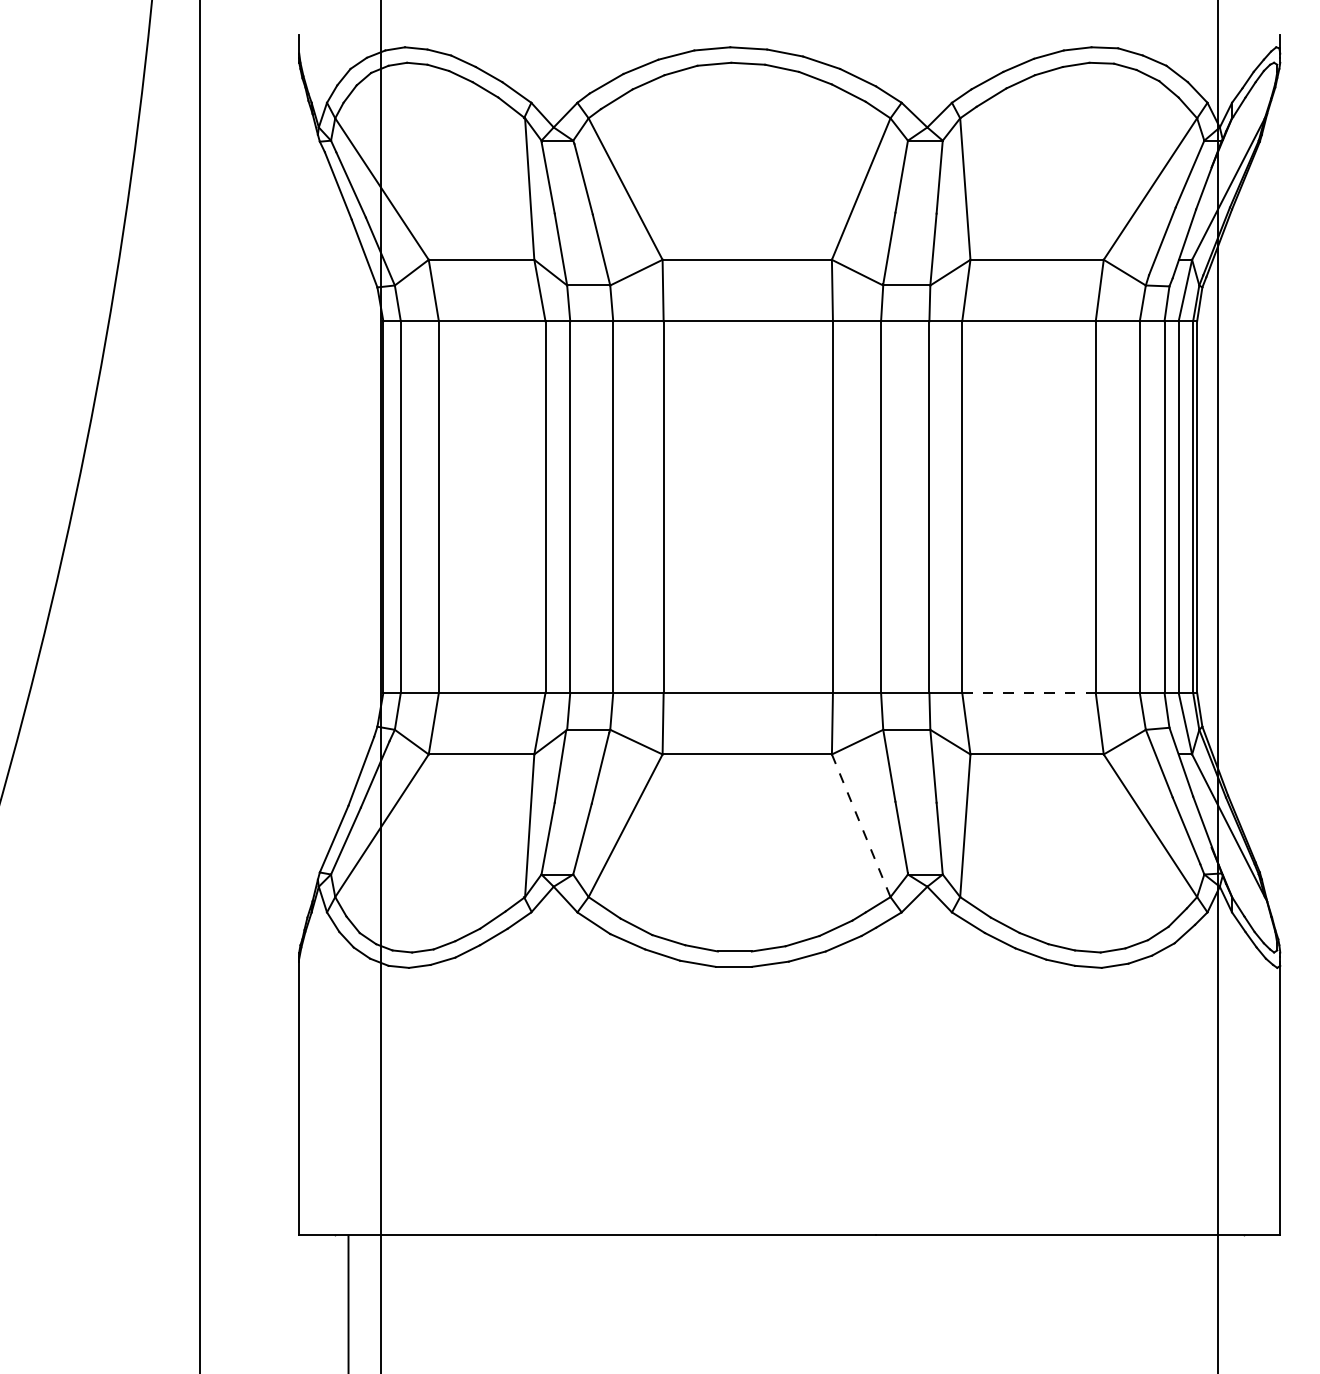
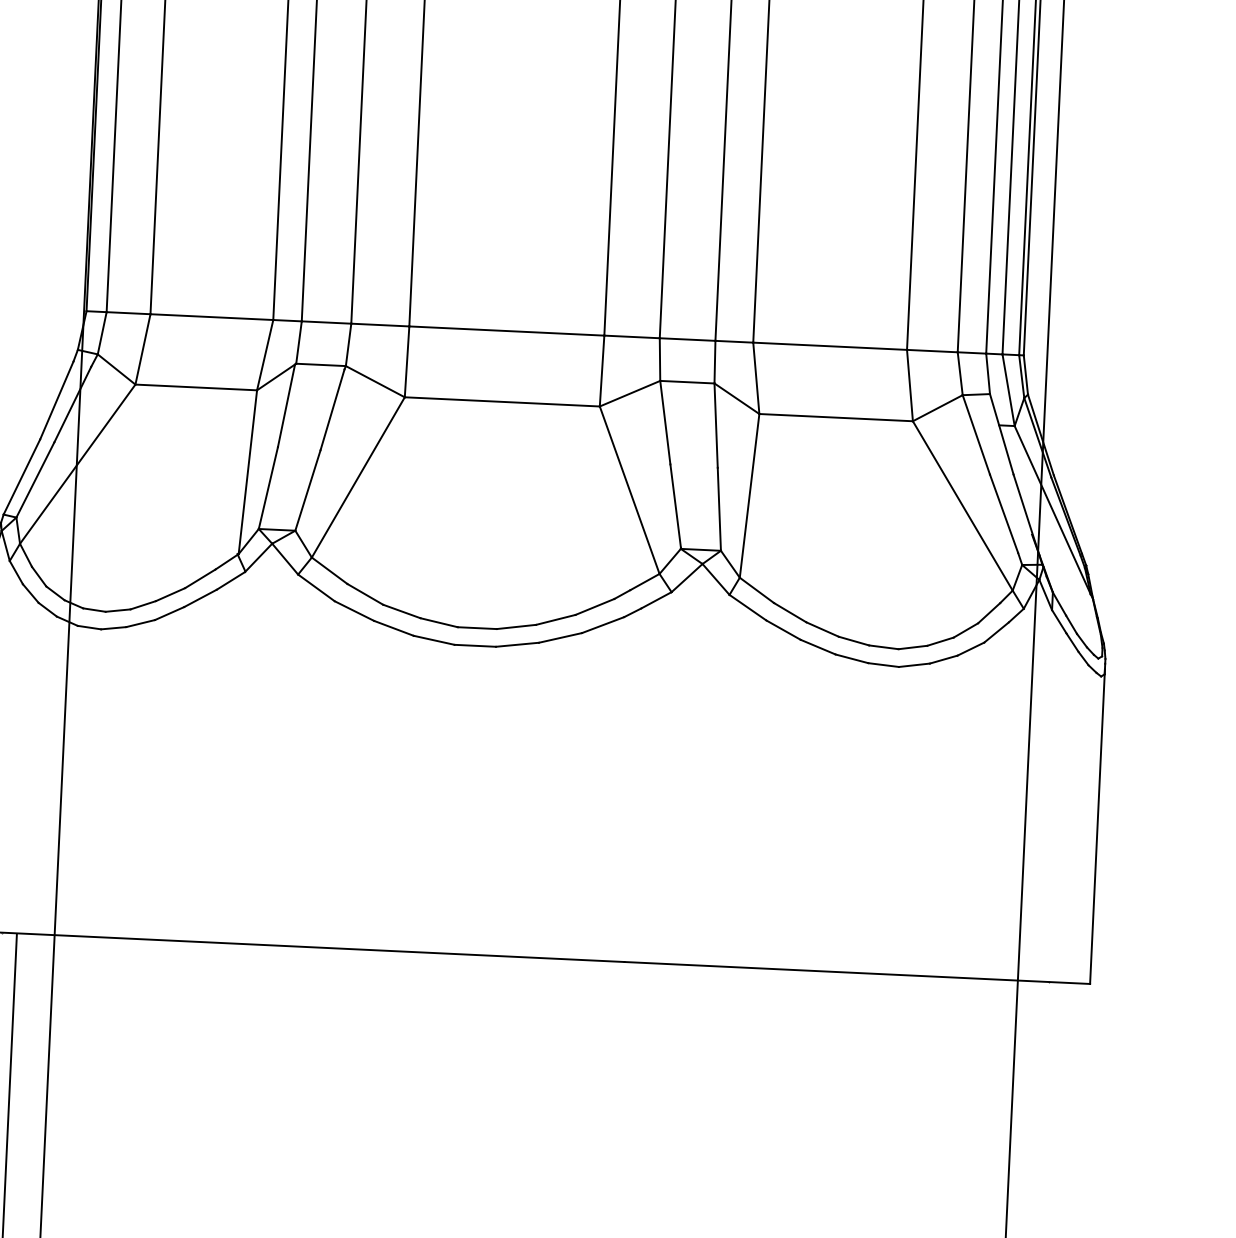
line: (1029, 692) -> (830, 345), dashed -> solid
line: (861, 826) -> (629, 491), dashed -> solid

